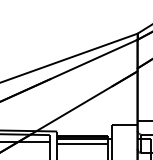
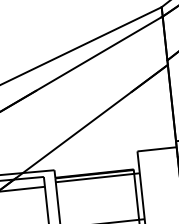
line: (82, 143) -> (95, 184), removed

